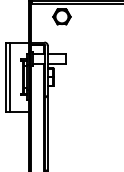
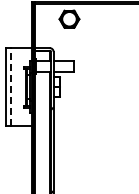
line: (10, 76) -> (11, 86), solid -> dashed

